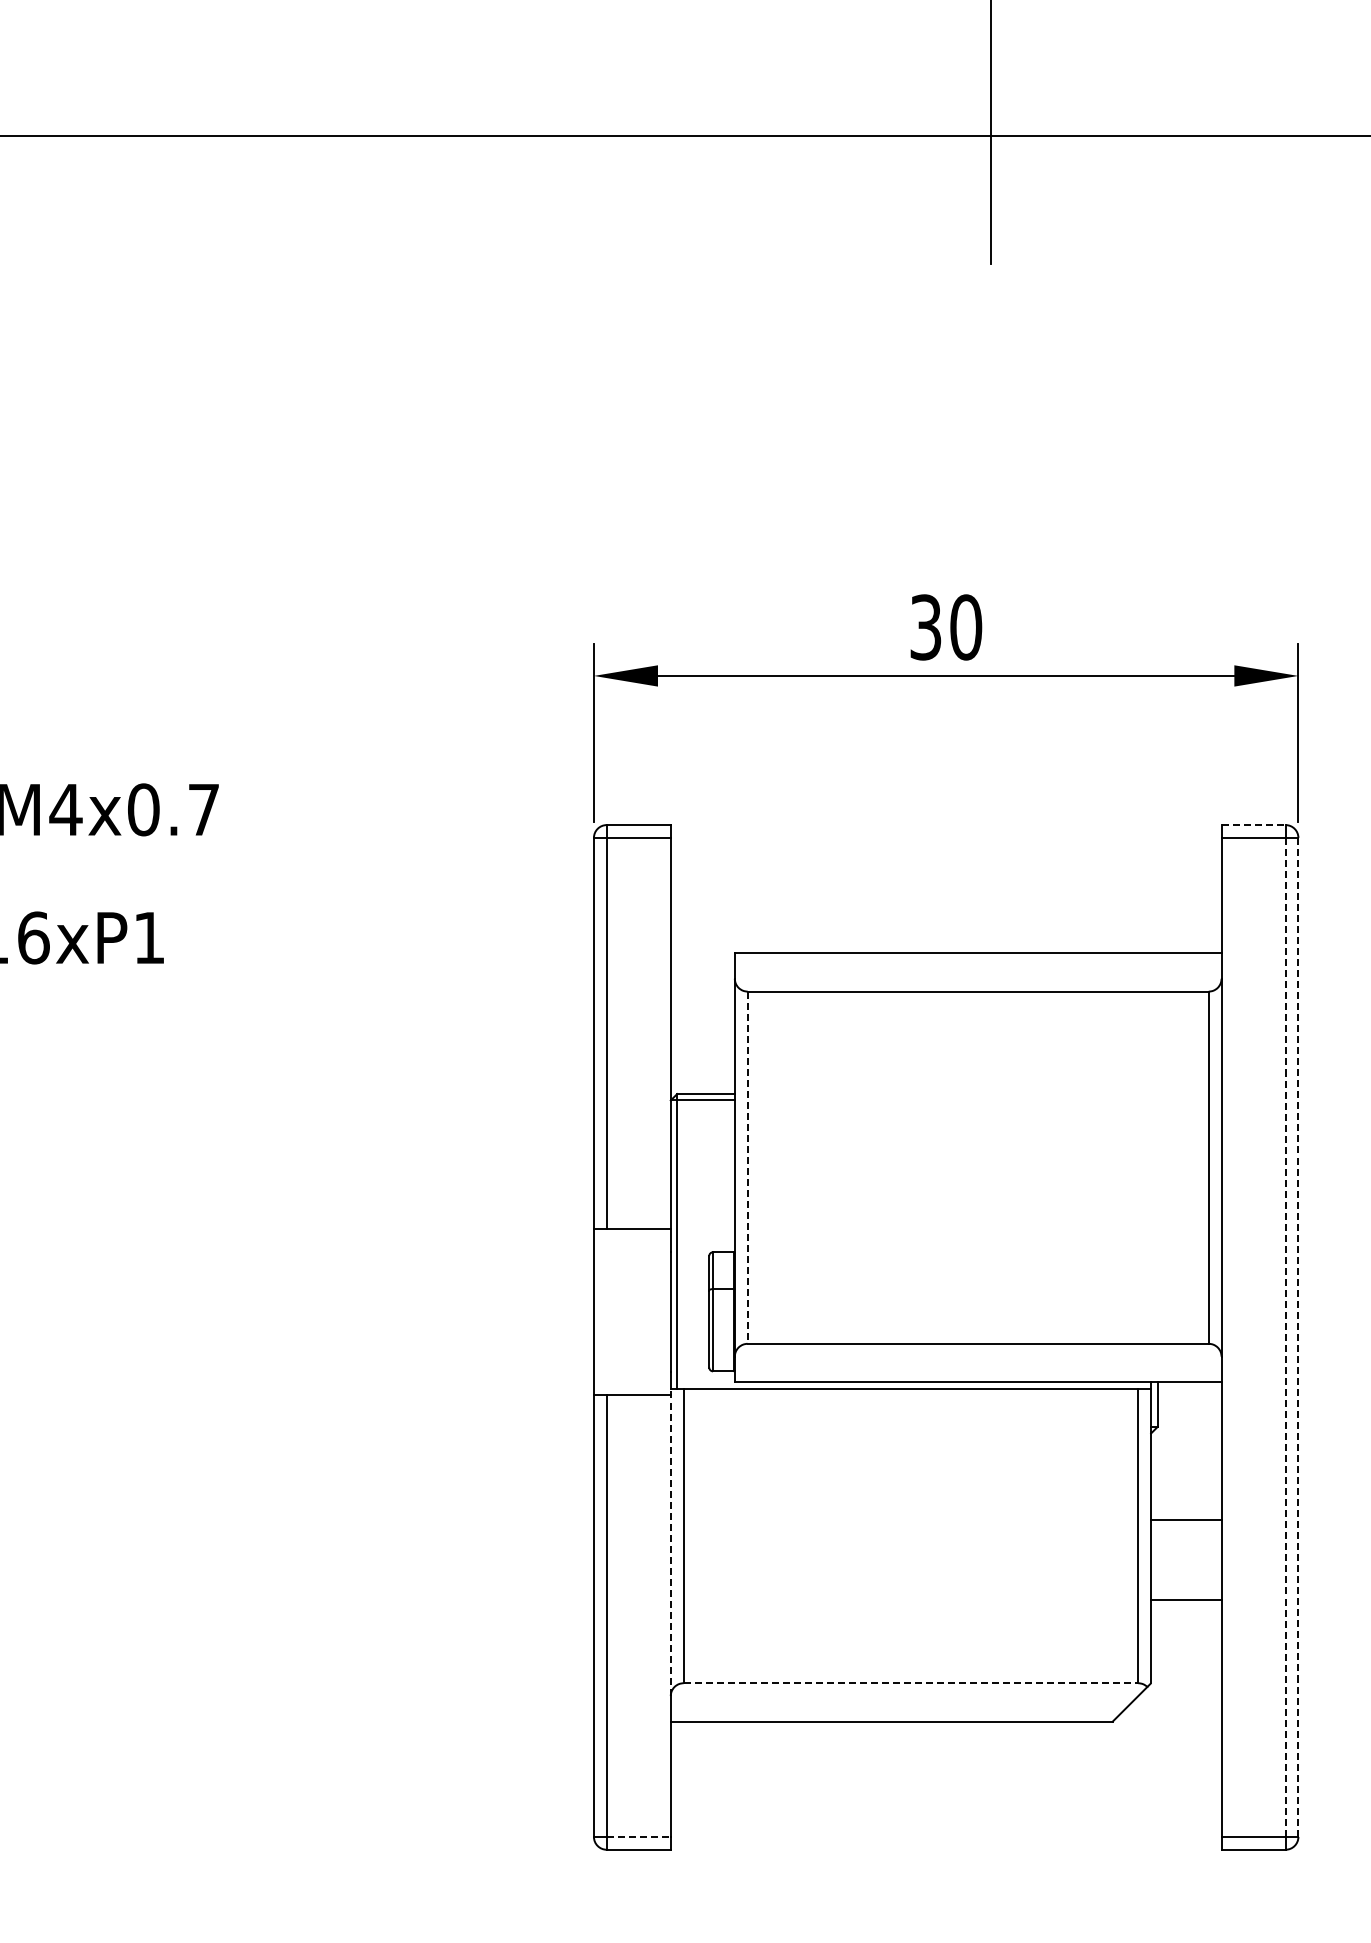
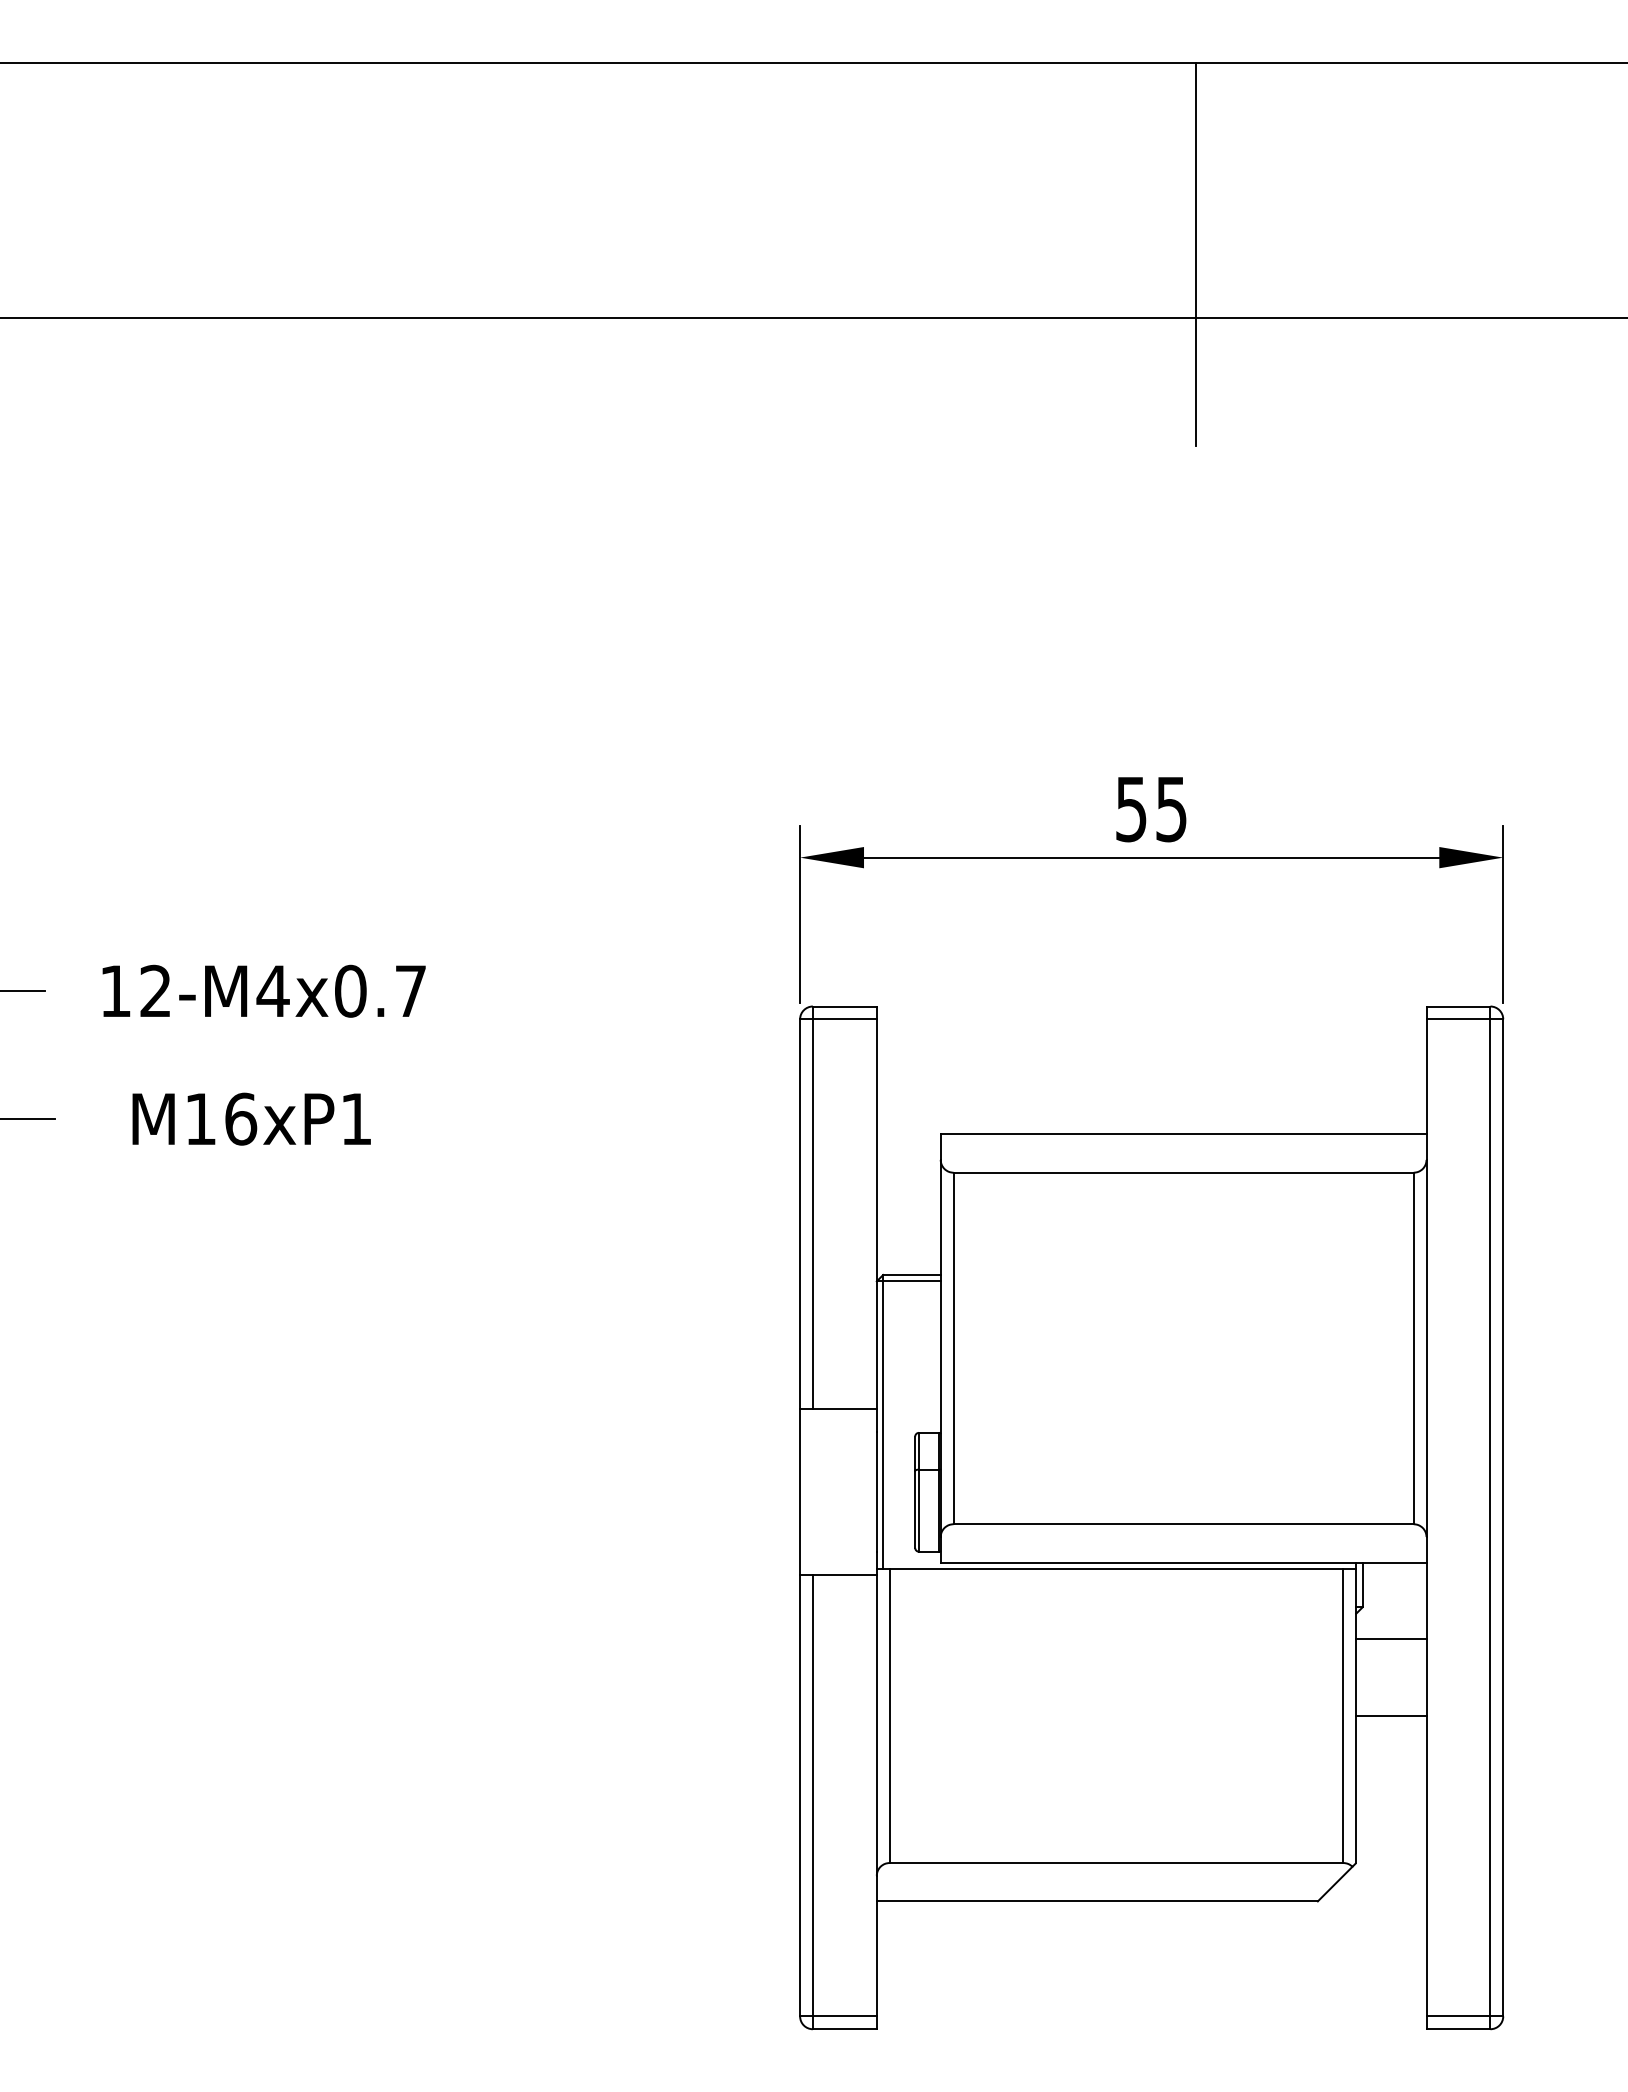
text: (946, 627) -> (1151, 809), 30 -> 55
line: (1253, 825) -> (1458, 1006), dashed -> solid
line: (747, 1167) -> (953, 1348), dashed -> solid
line: (1285, 1337) -> (1490, 1517), dashed -> solid
line: (1298, 1337) -> (1503, 1517), dashed -> solid
line: (1186, 1520) -> (1391, 1639), moved
line: (670, 1541) -> (876, 1721), dashed -> solid
line: (1186, 1600) -> (1391, 1716), moved
line: (910, 1683) -> (1116, 1863), dashed -> solid
line: (638, 1837) -> (844, 2016), dashed -> solid

